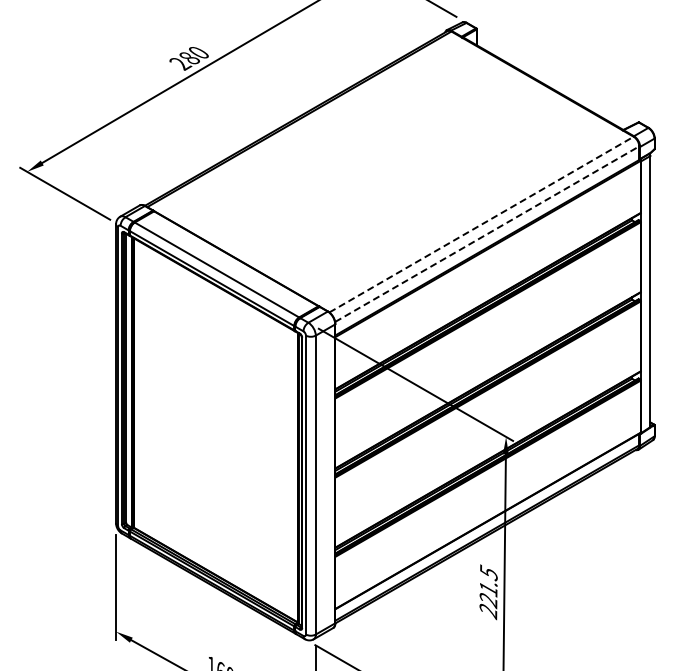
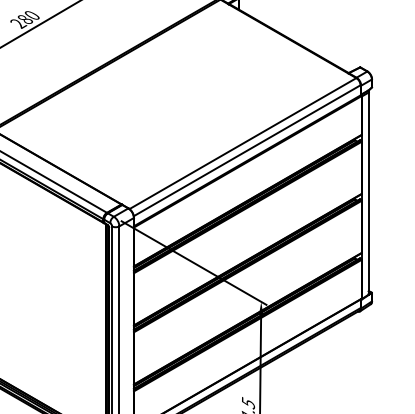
line: (481, 224) -> (242, 143), dashed -> solid
line: (487, 234) -> (247, 150), dashed -> solid

